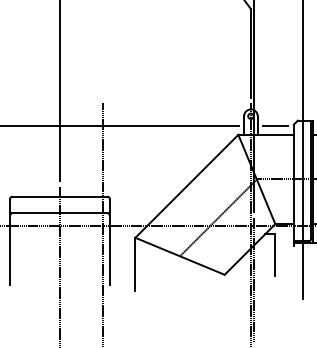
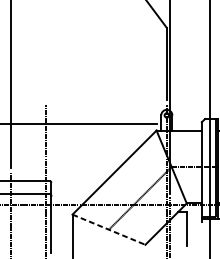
line: (275, 126) -> (186, 123), removed
line: (180, 256) -> (109, 229), solid -> dashed

